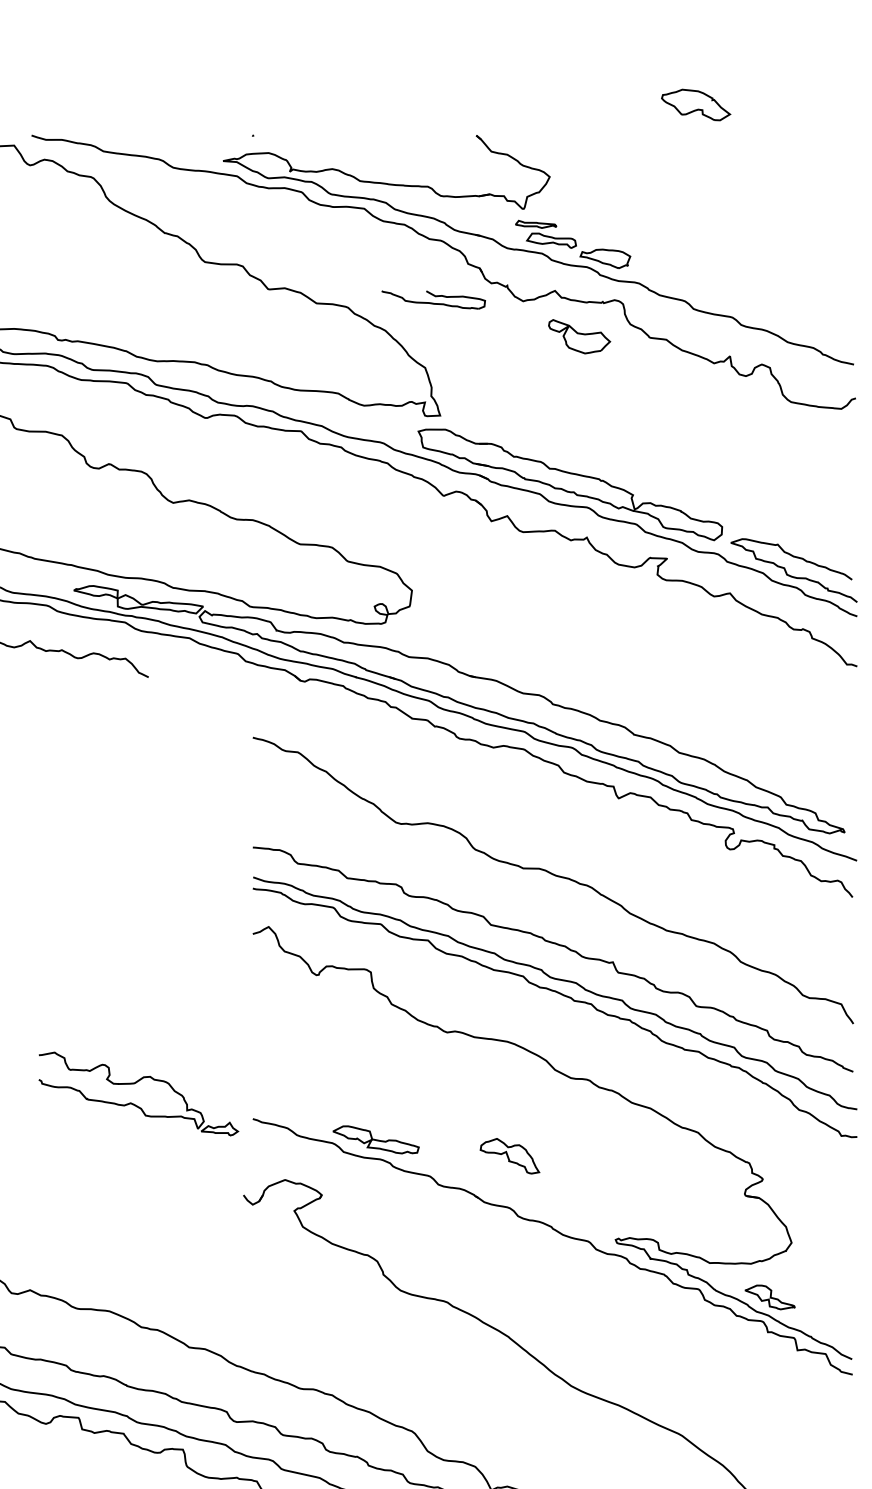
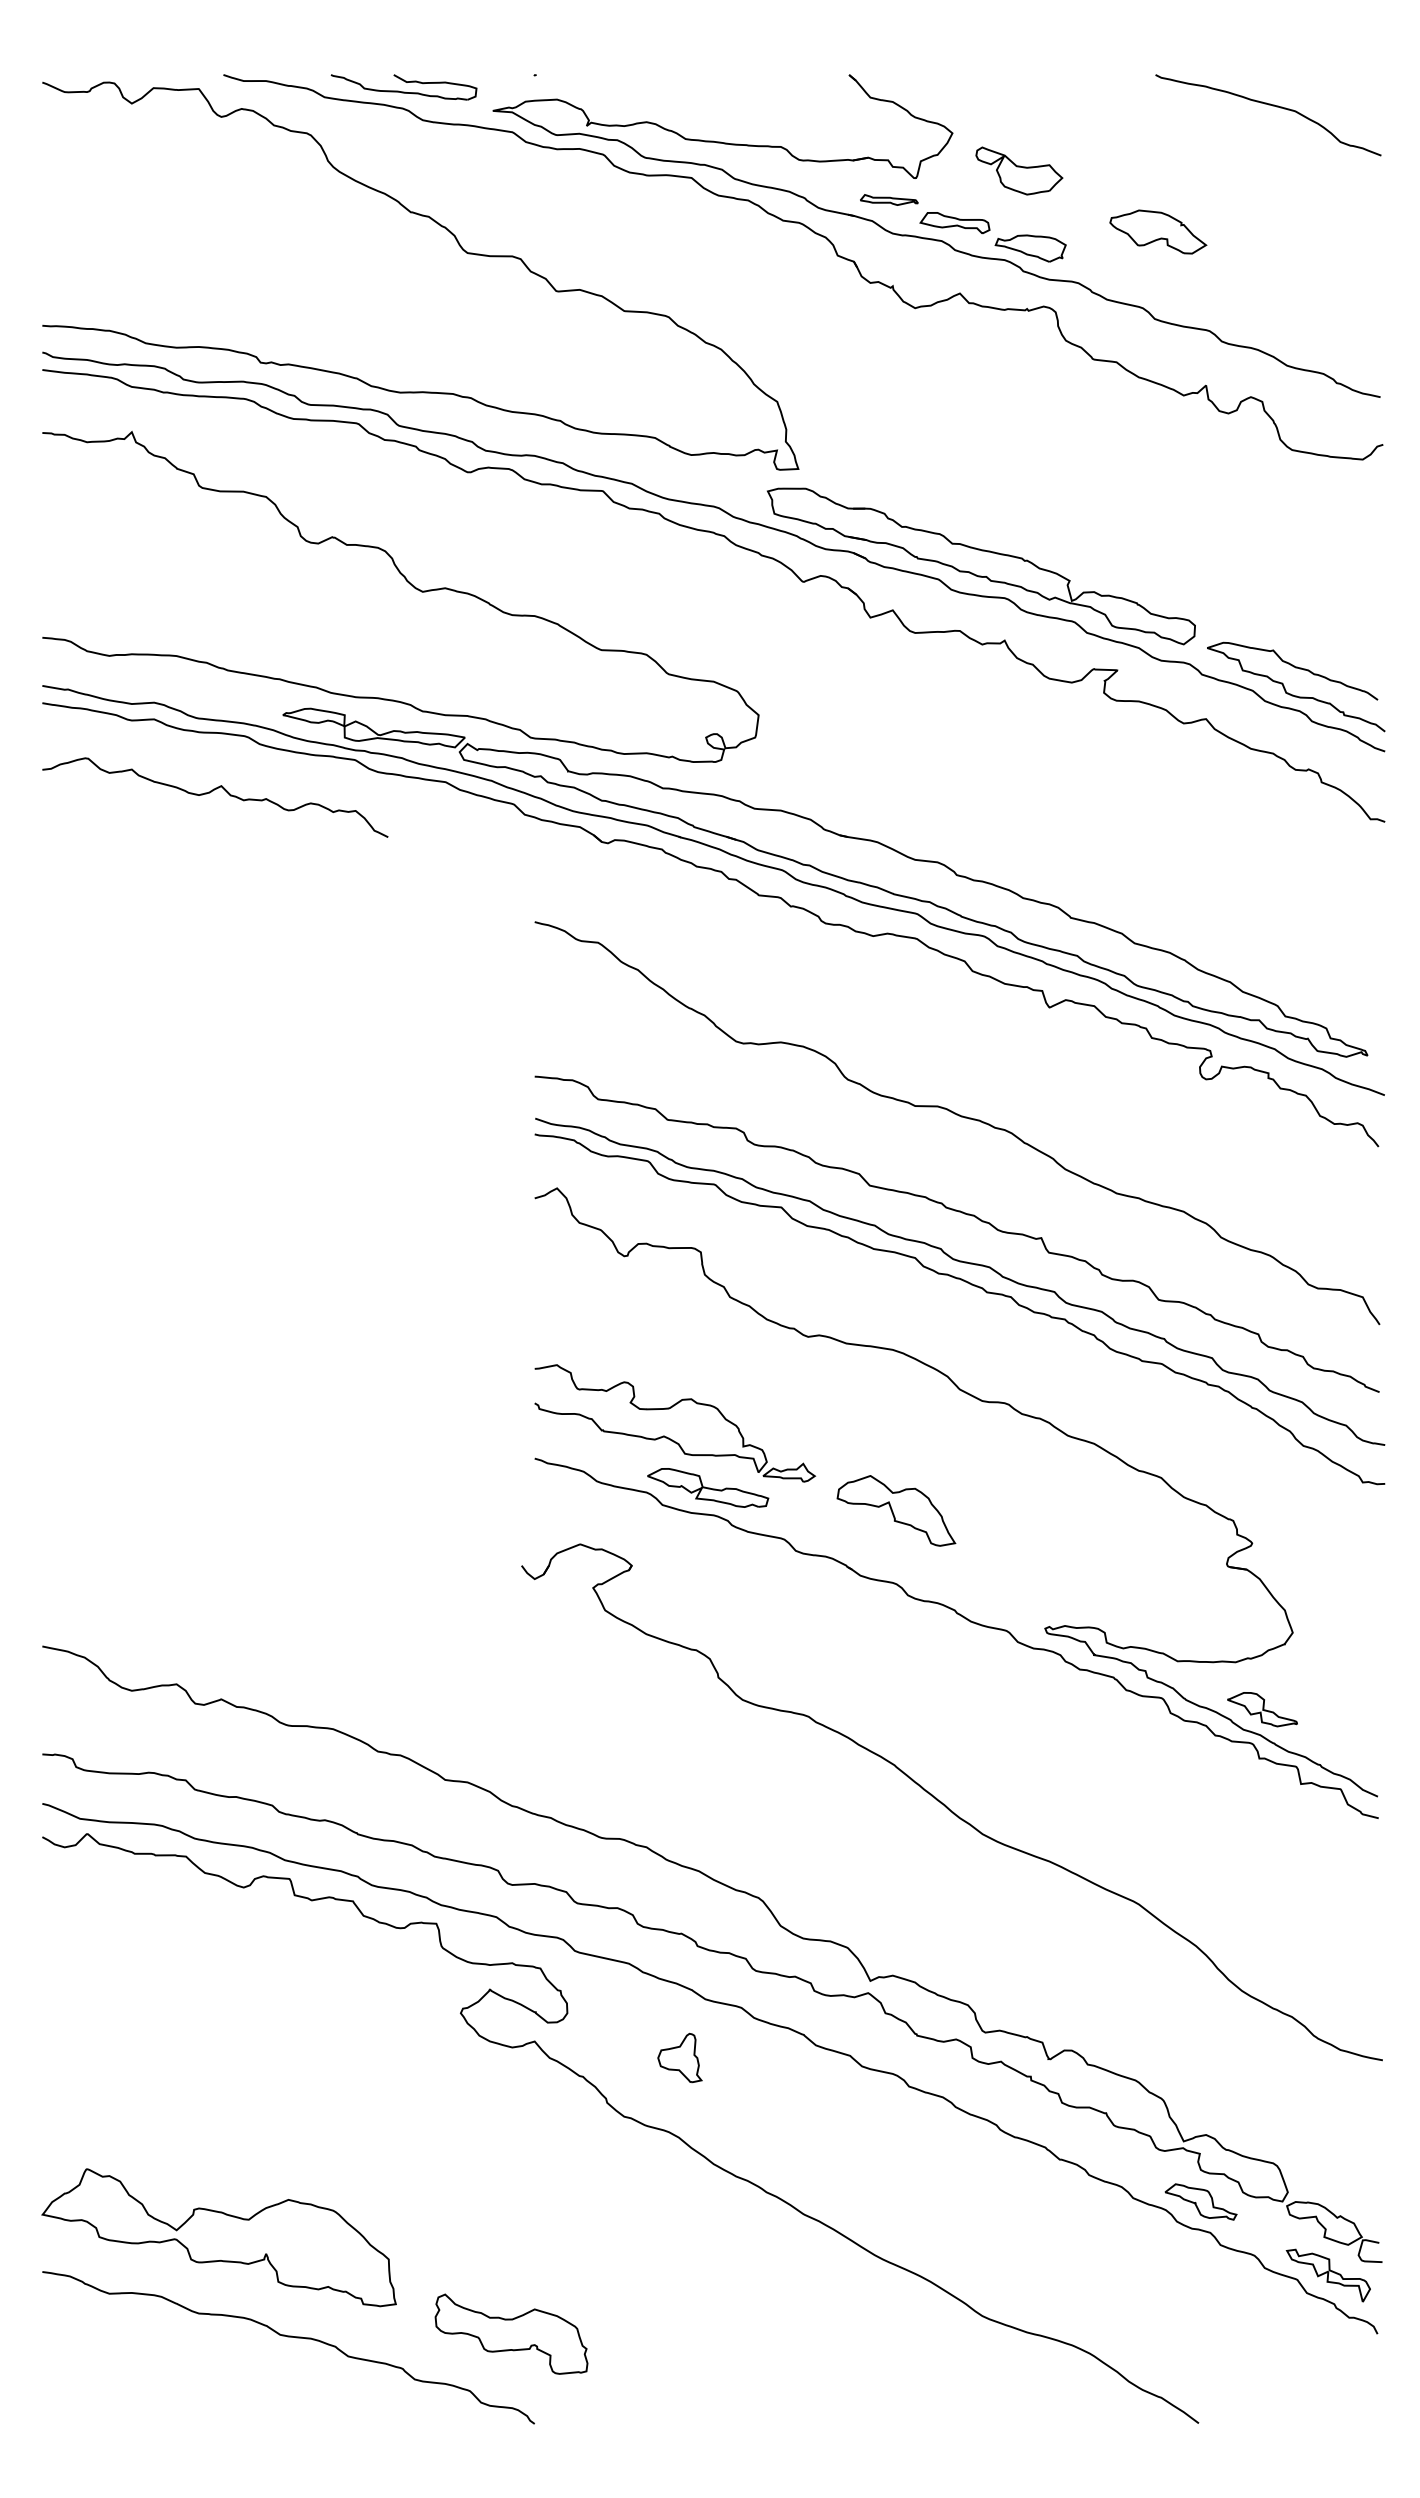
part: (696, 104) -> (1158, 231), moved
curve: (777, 157) -> (1272, 106), added
part: (536, 224) -> (889, 199), moved
part: (433, 300) -> (403, 87), moved
part: (579, 336) -> (1019, 170), moved
part: (134, 1084) -> (669, 1409), moved
part: (509, 1155) -> (896, 1510), size x1.43

